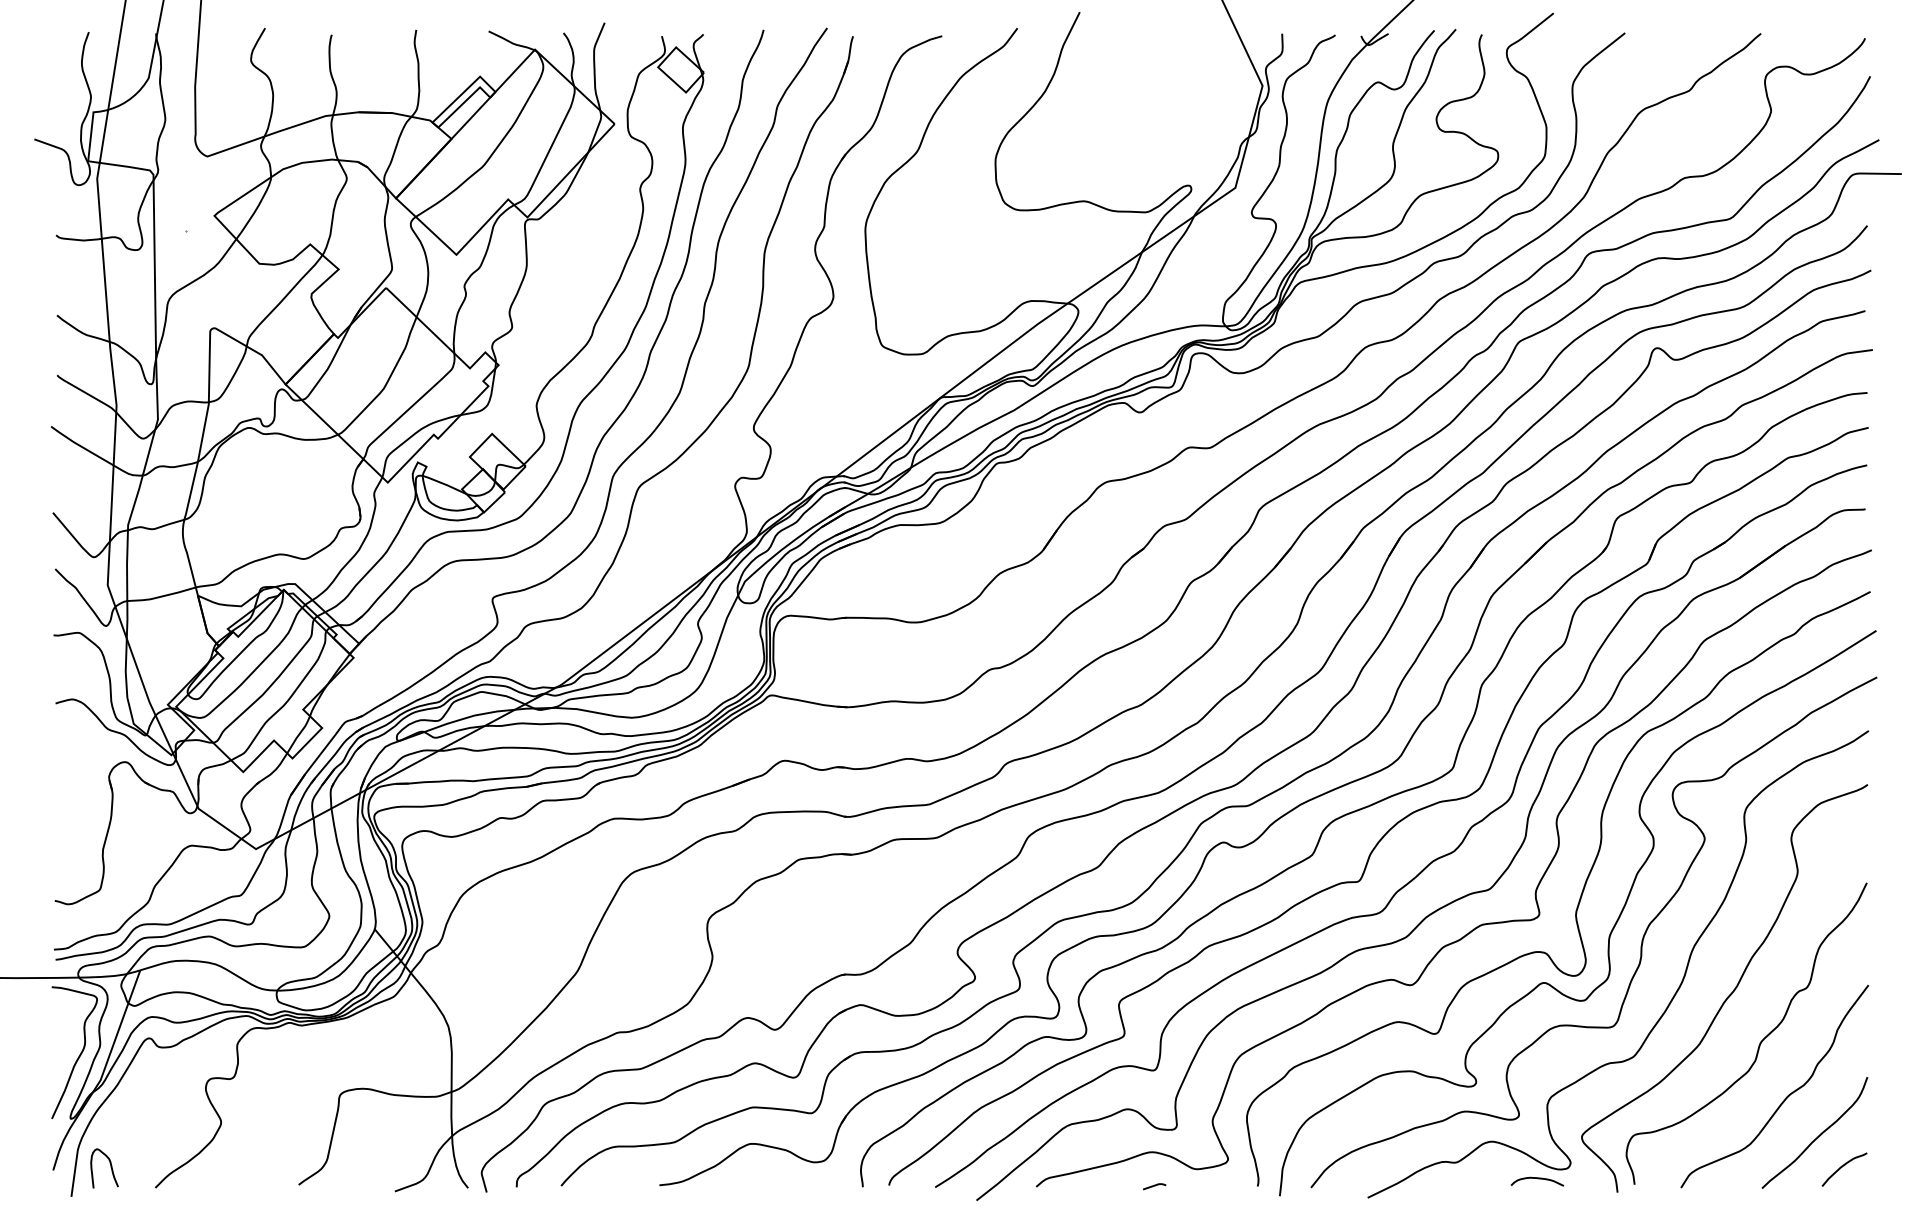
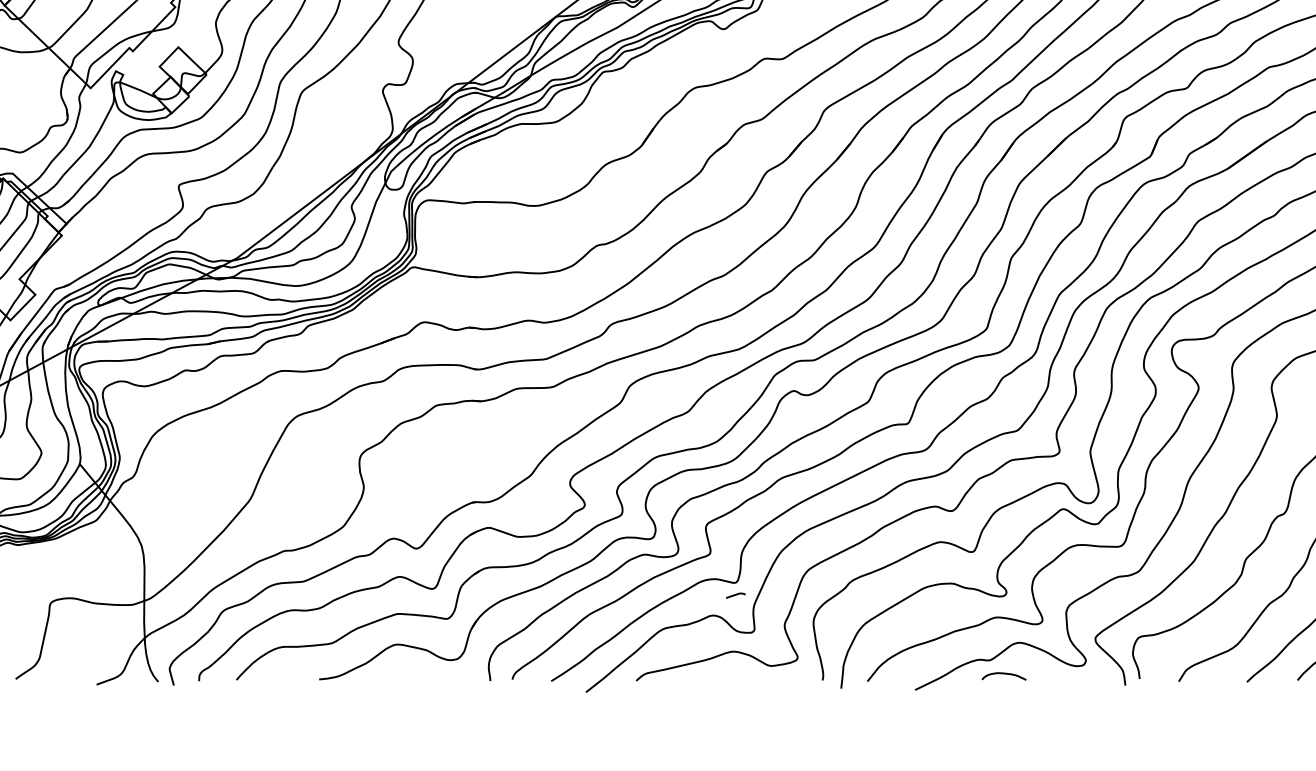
curve: (1537, 1179) -> (1004, 674), moved
line: (1154, 1186) -> (735, 595), moved

